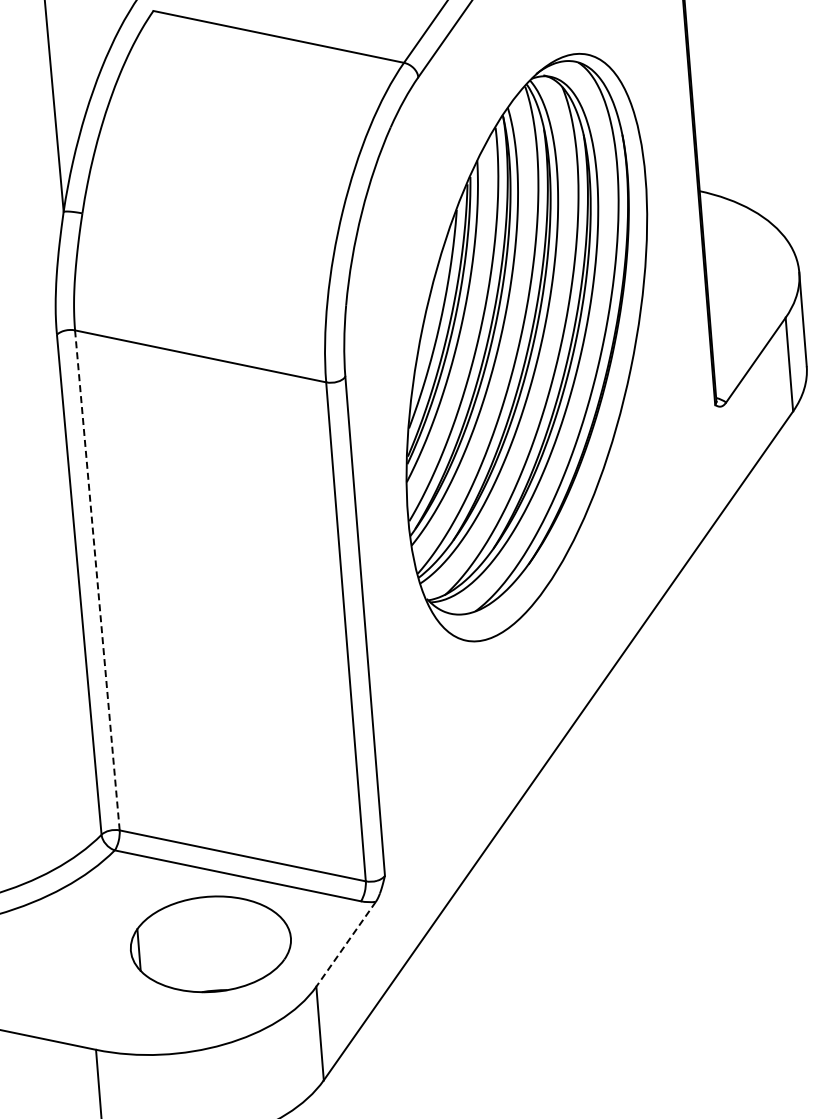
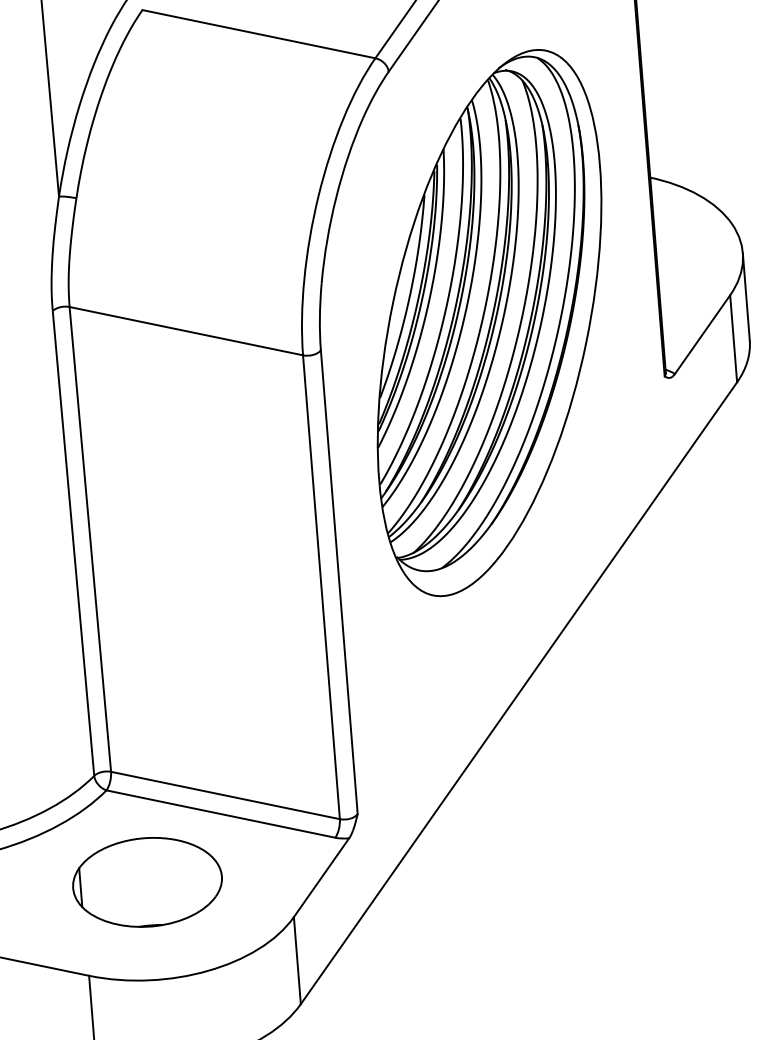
line: (97, 580) -> (90, 539), dashed -> solid
part: (210, 944) -> (147, 882), moved
line: (346, 944) -> (321, 877), dashed -> solid

